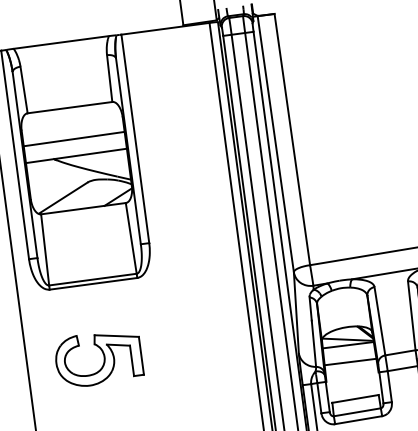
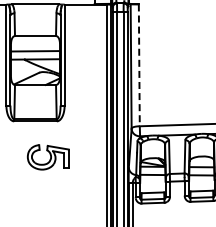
line: (292, 139) -> (139, 65), solid -> dashed
part: (99, 358) -> (48, 157), moved

